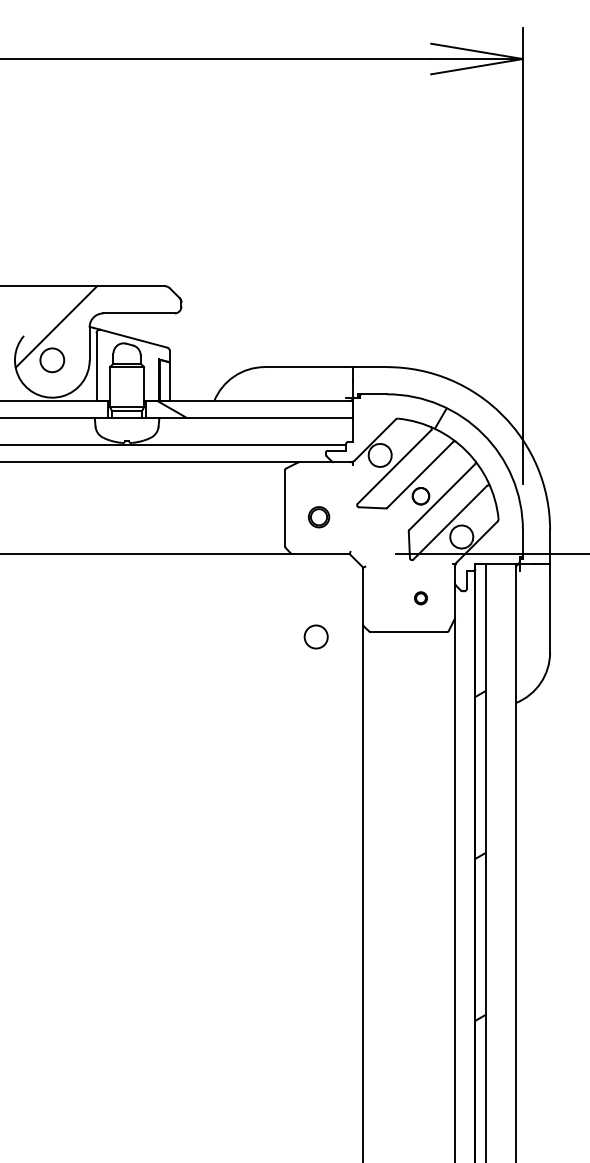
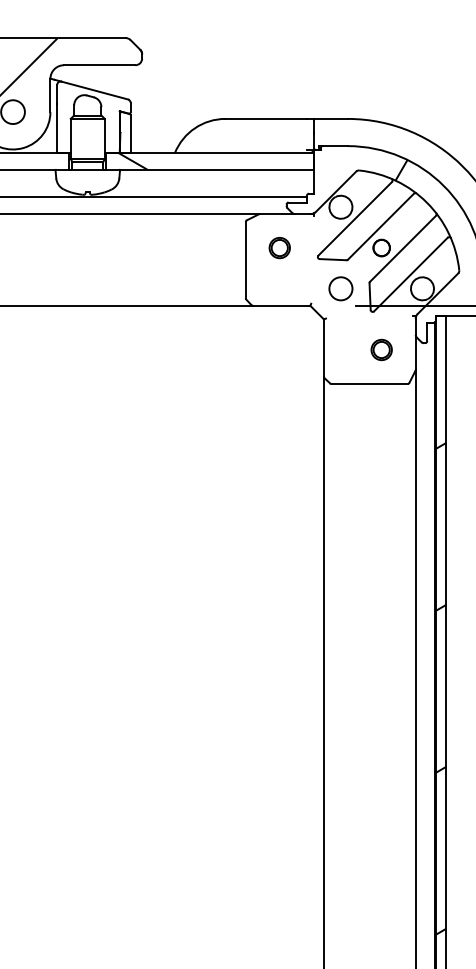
part: (319, 517) -> (280, 248), moved
part: (420, 598) -> (381, 350), size x1.67
circle: (315, 636) -> (340, 288), moved

